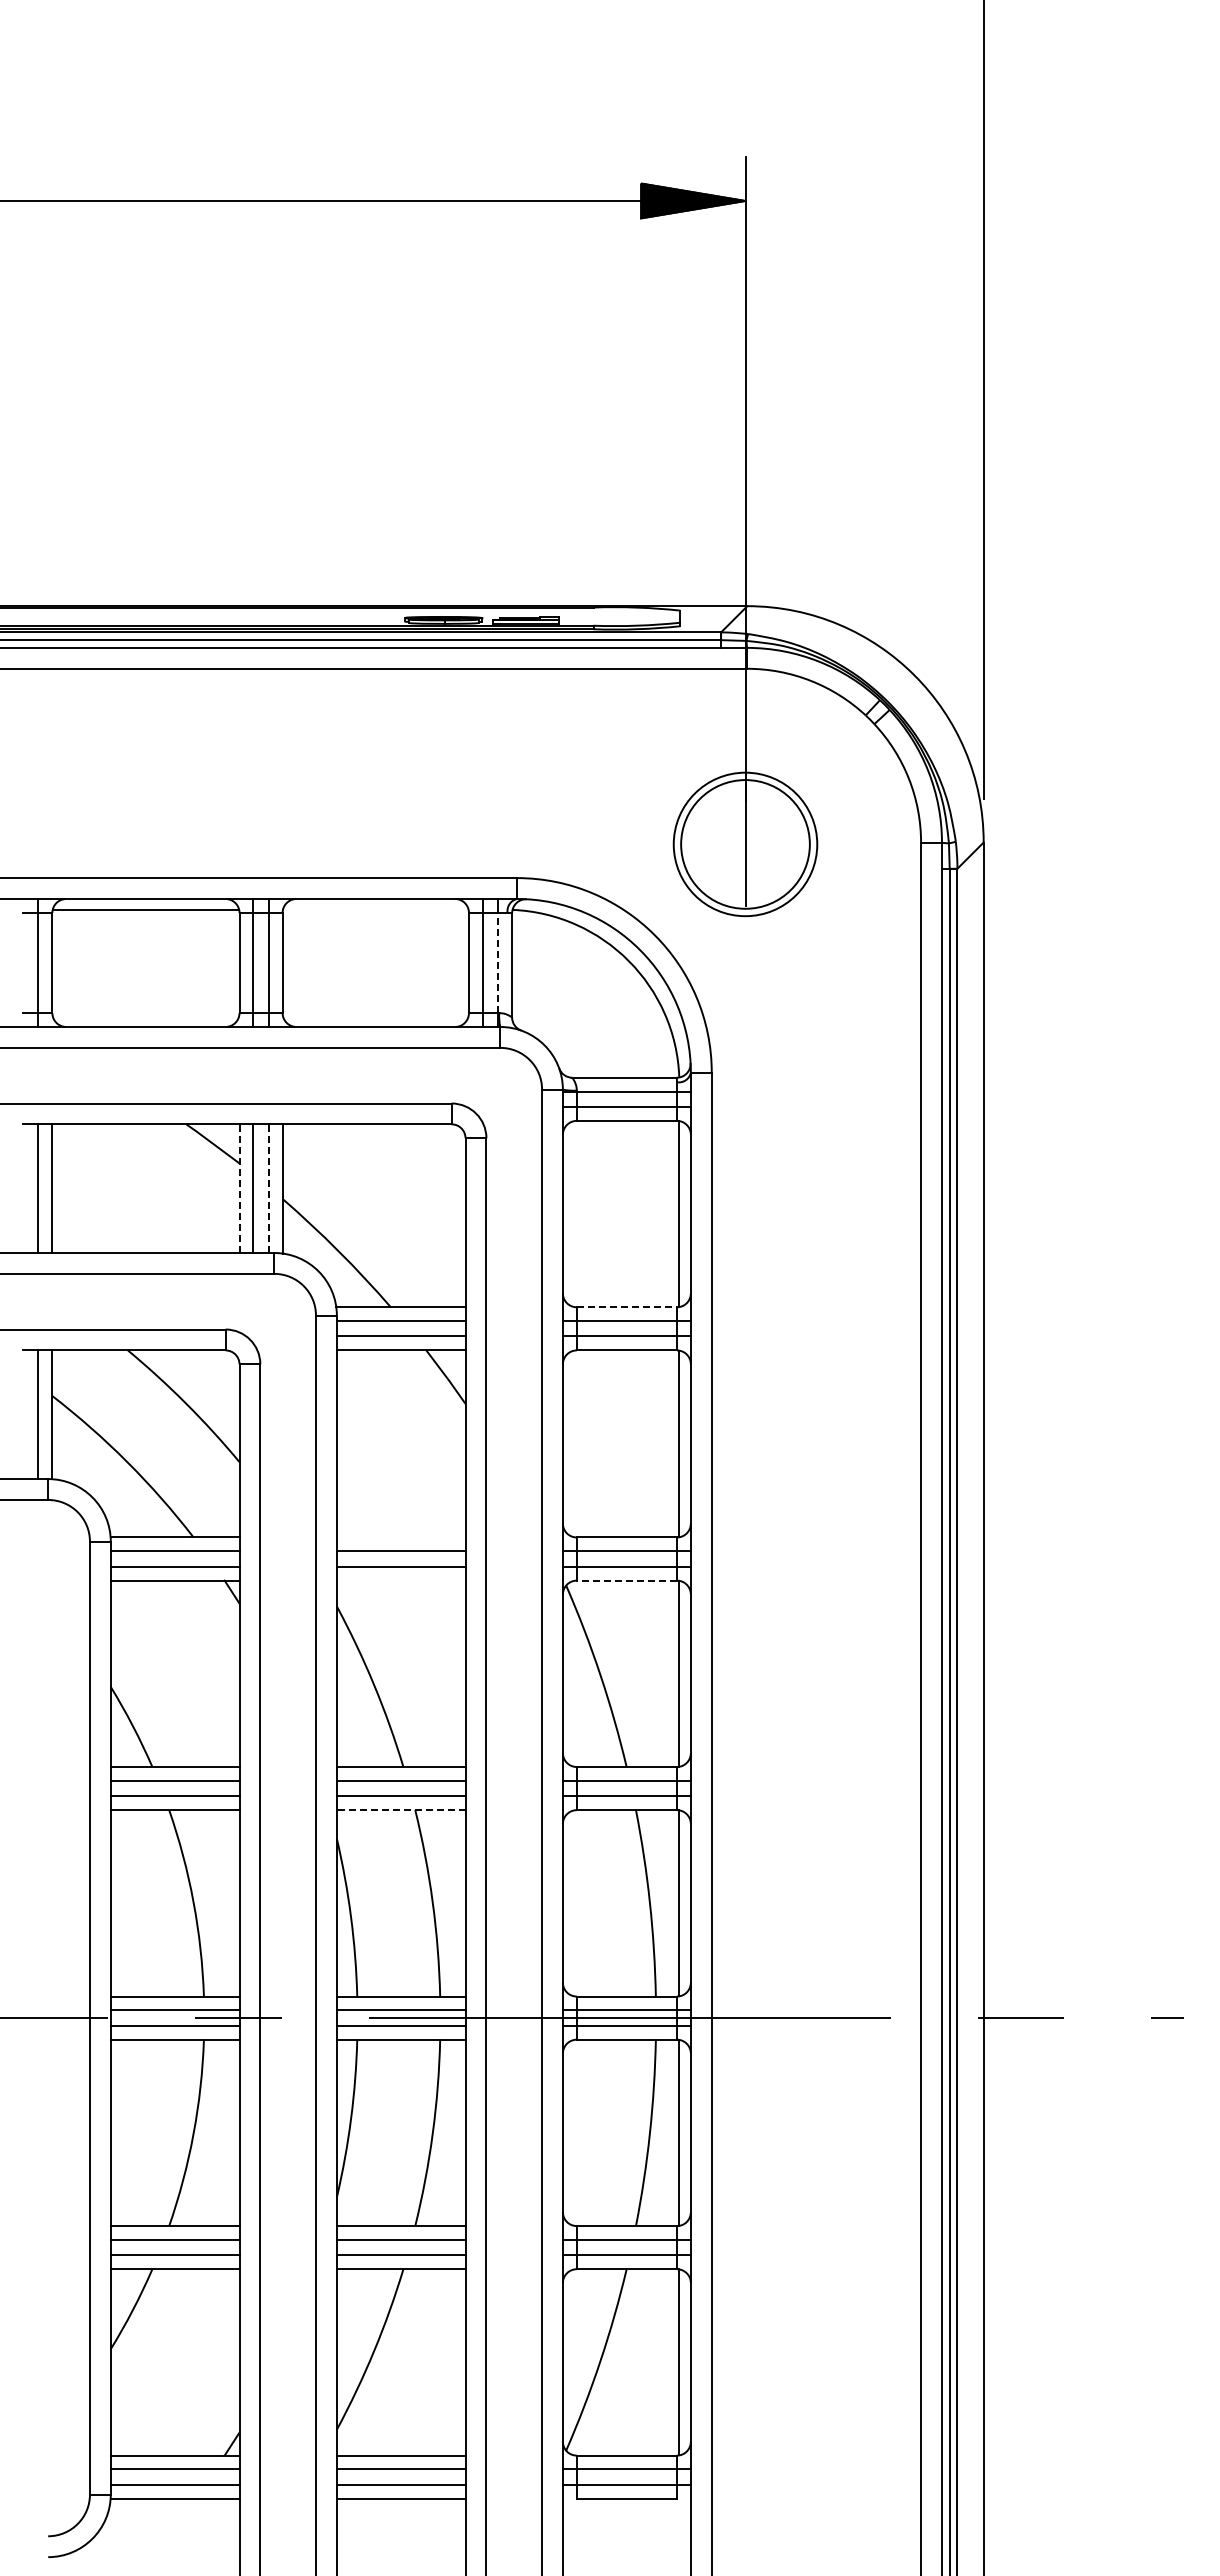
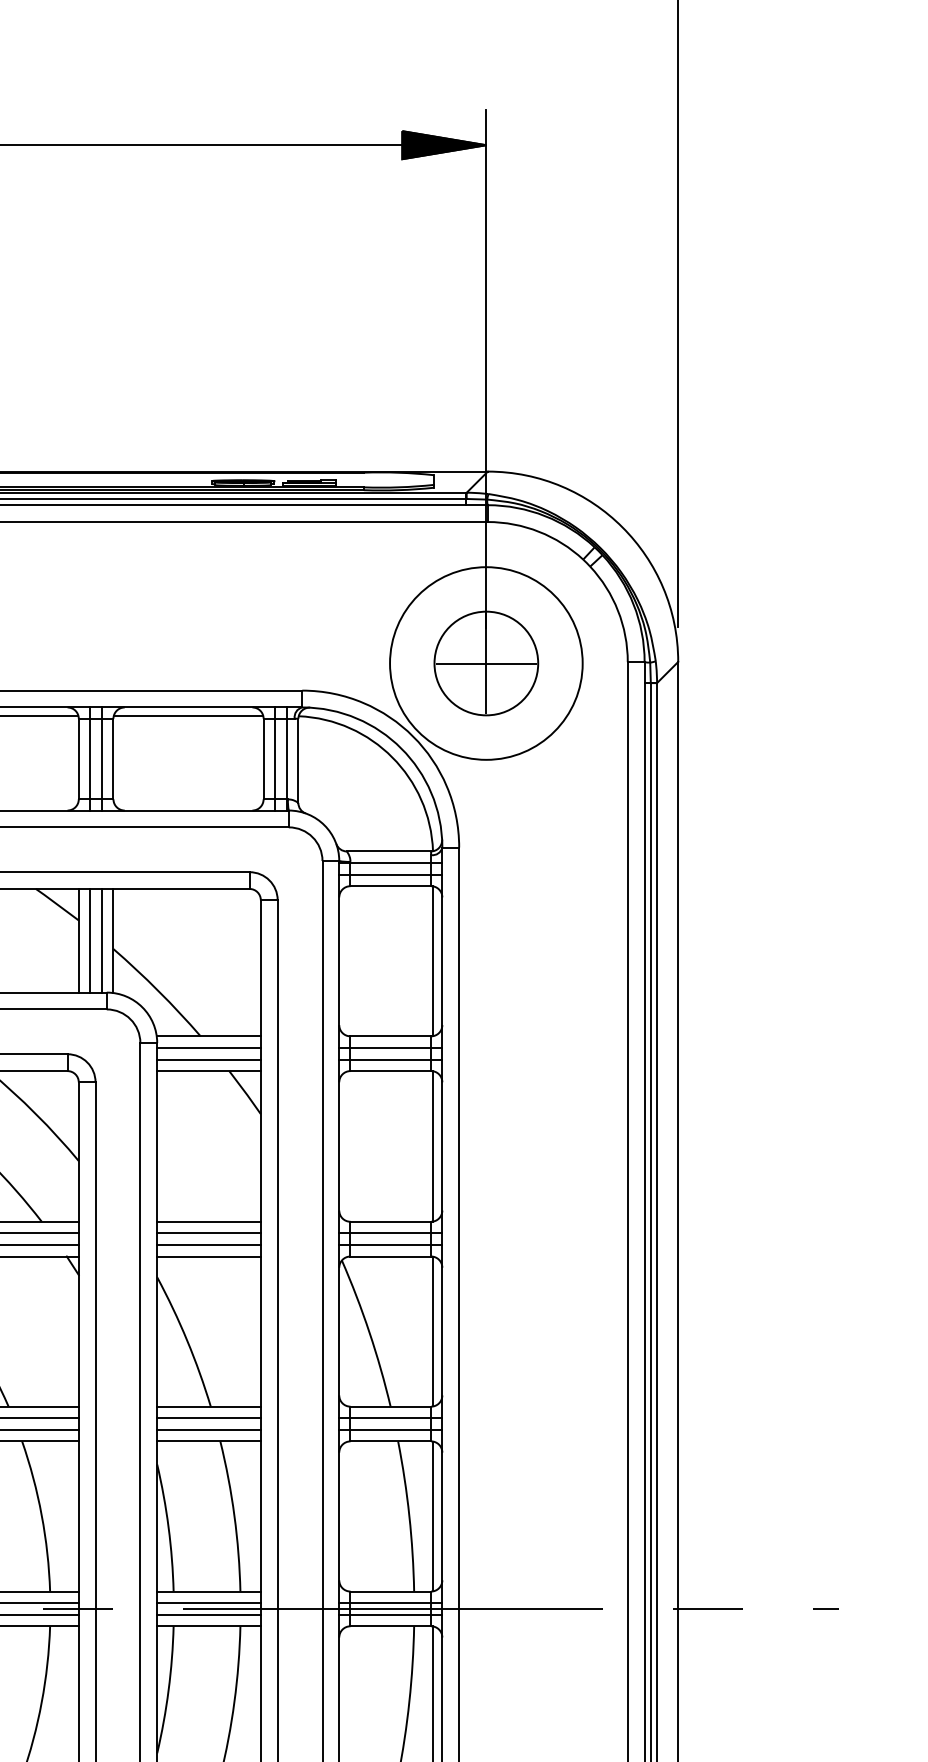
circle: (745, 844) -> (486, 663), size x1.67
line: (745, 844) -> (486, 663), added
line: (375, 909) -> (188, 715), added
line: (498, 962) -> (287, 758), dashed -> solid
line: (239, 1188) -> (78, 940), dashed -> solid
line: (268, 1188) -> (102, 940), dashed -> solid
line: (627, 1307) -> (391, 1036), dashed -> solid
line: (400, 1537) -> (208, 1221), added
line: (400, 1580) -> (208, 1256), added
line: (626, 1580) -> (390, 1256), dashed -> solid
line: (400, 1810) -> (208, 1441), dashed -> solid

